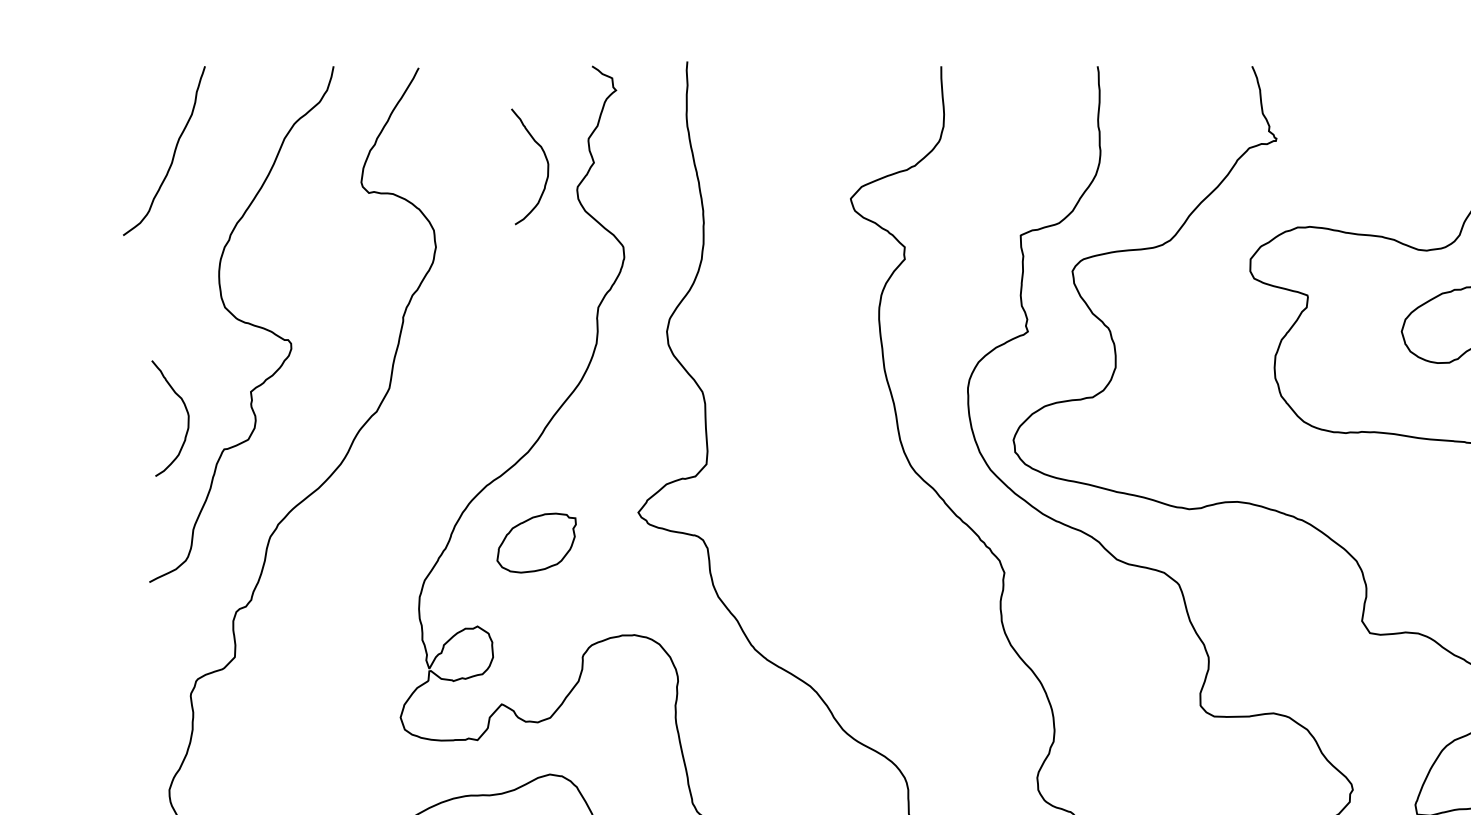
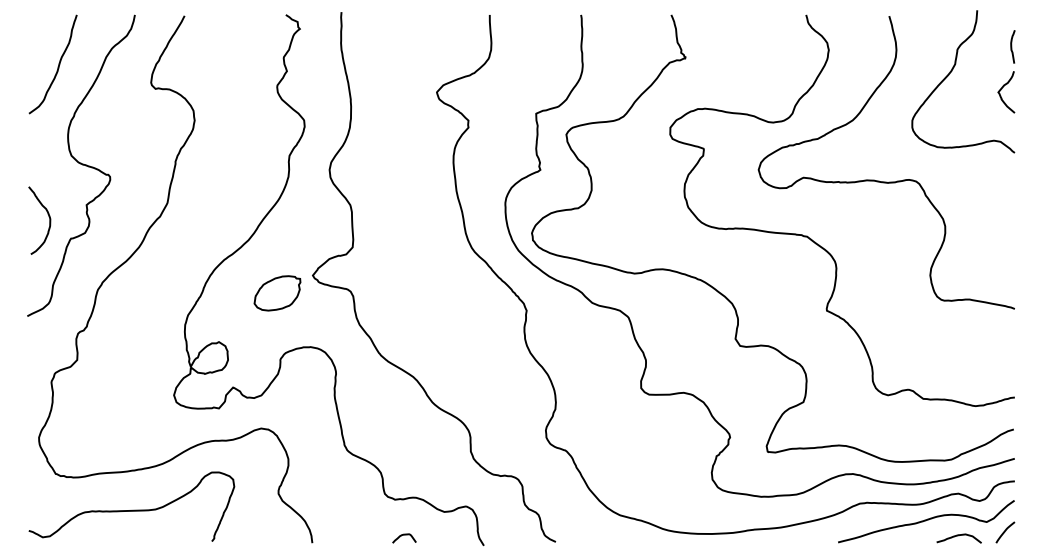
curve: (171, 154) -> (57, 66), moved
curve: (545, 159) -> (258, 69), removed
part: (536, 543) -> (277, 293), moved

